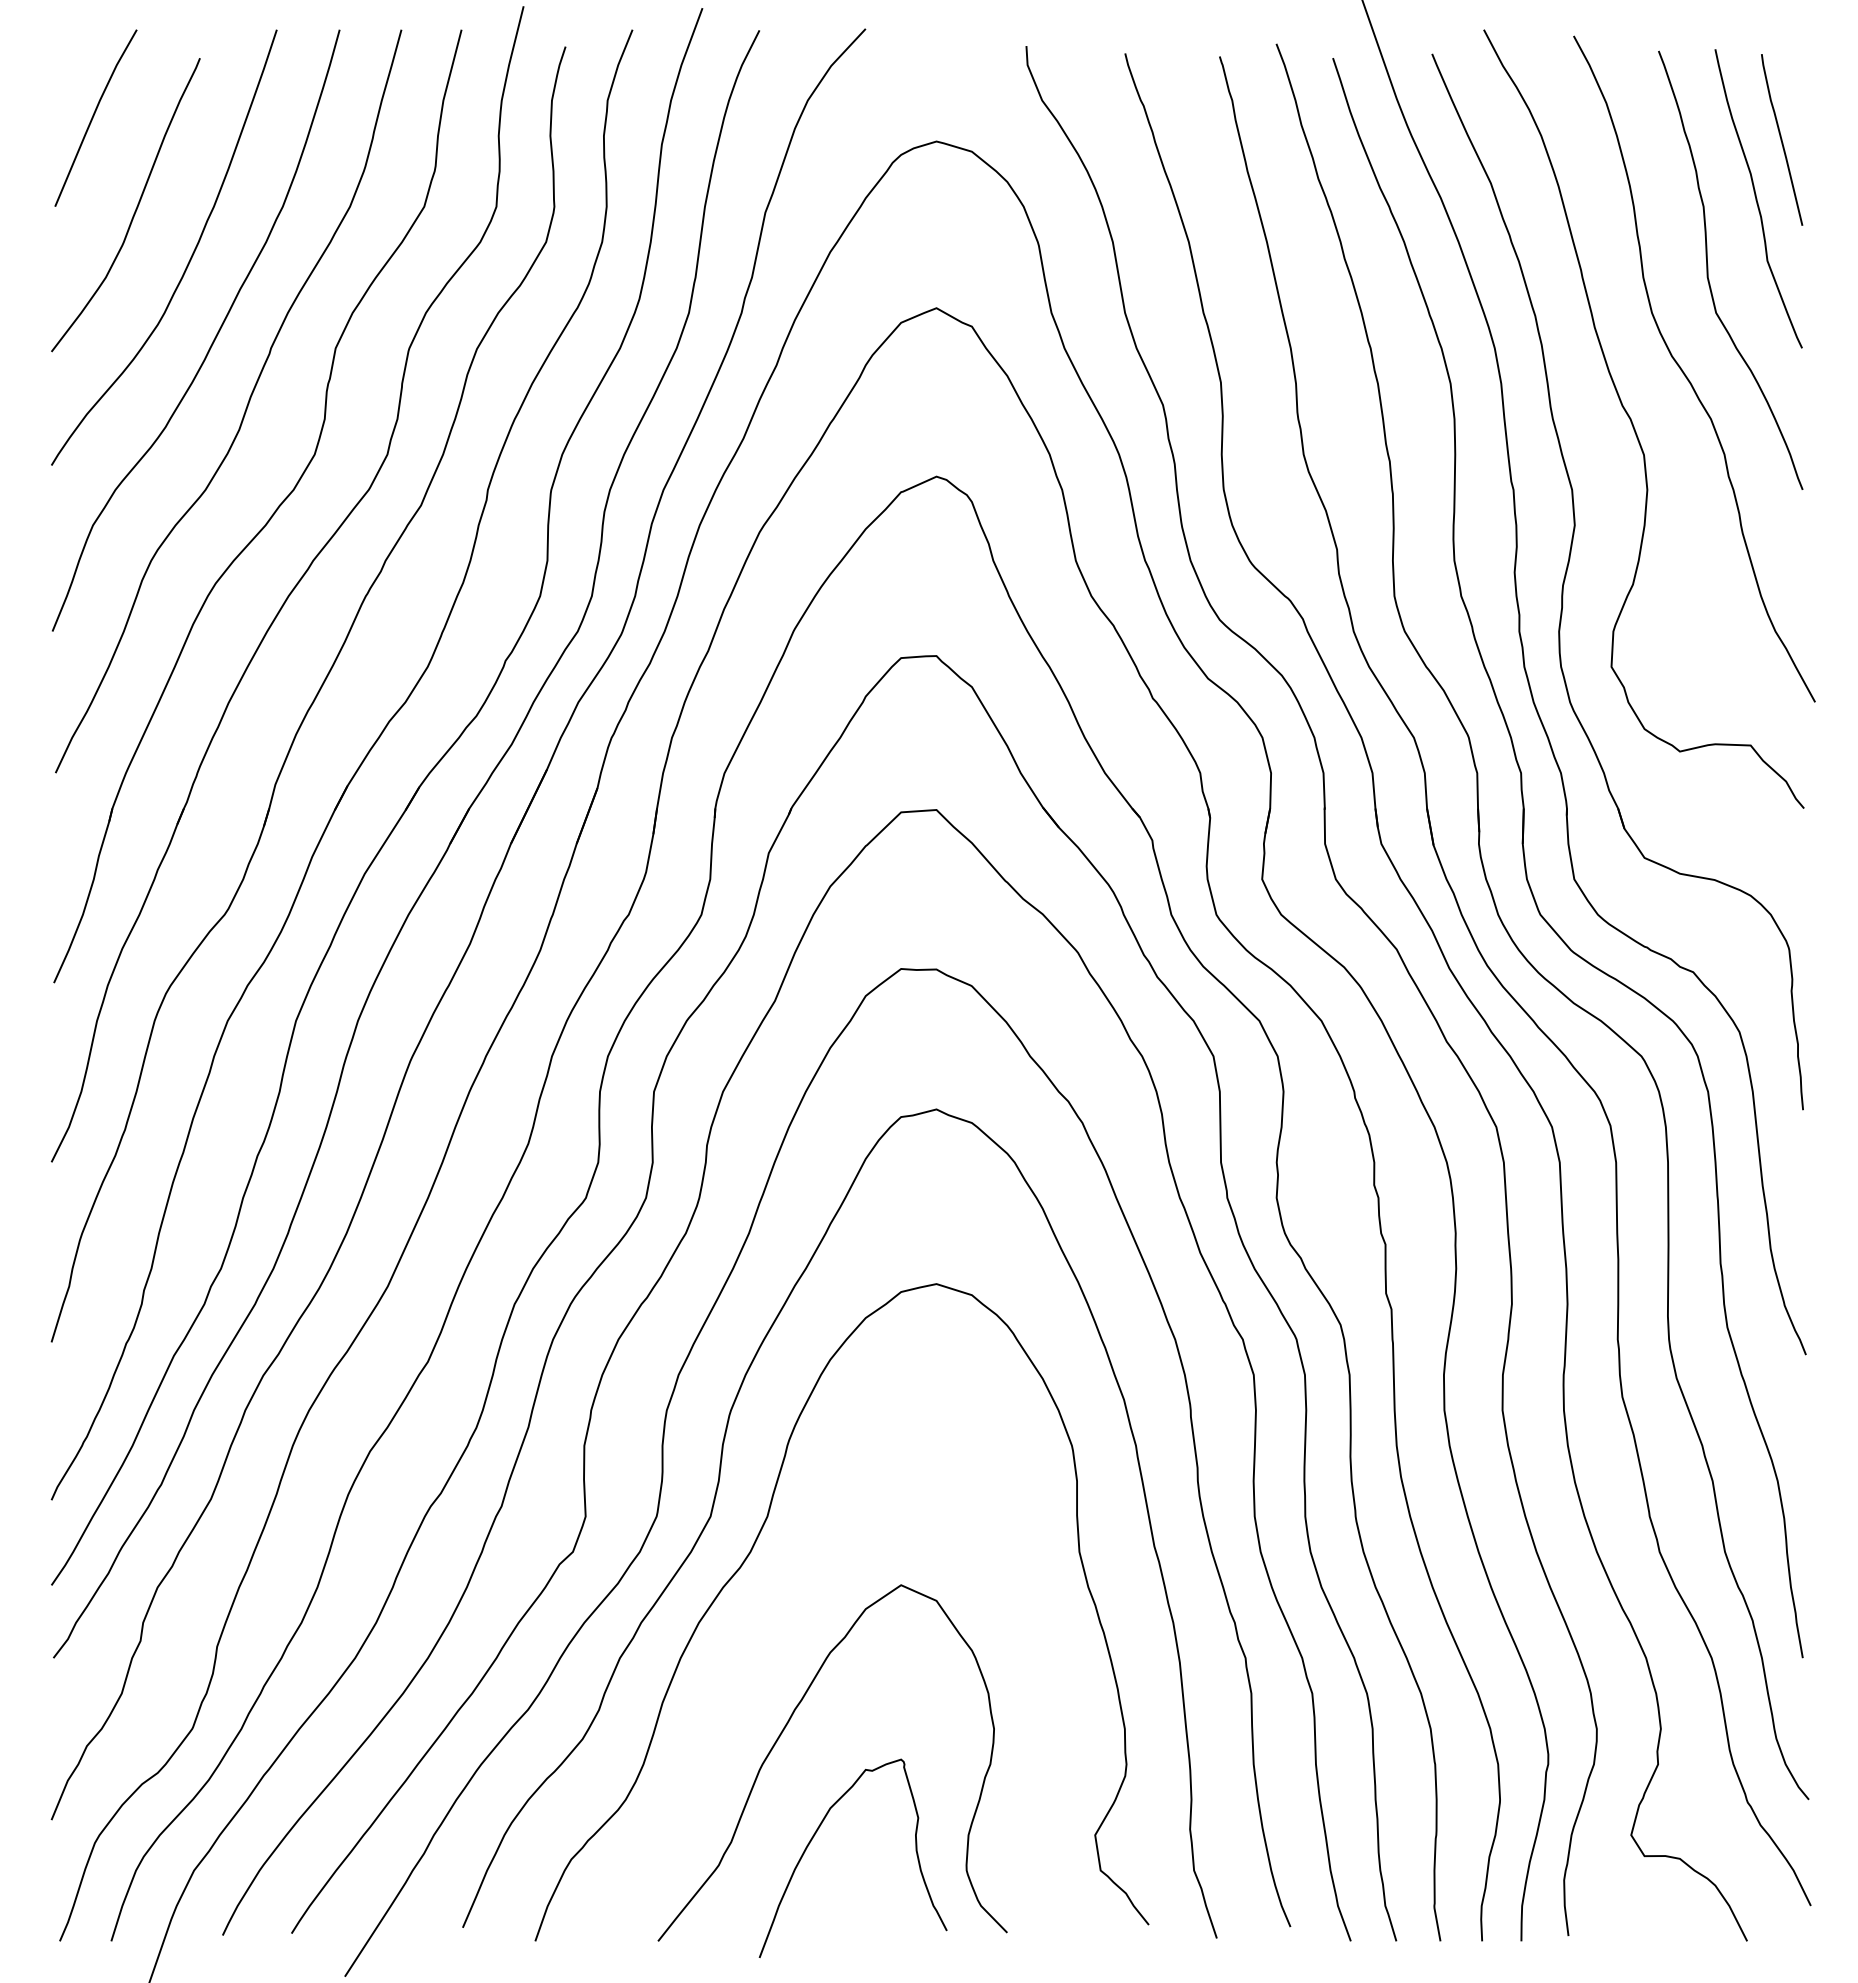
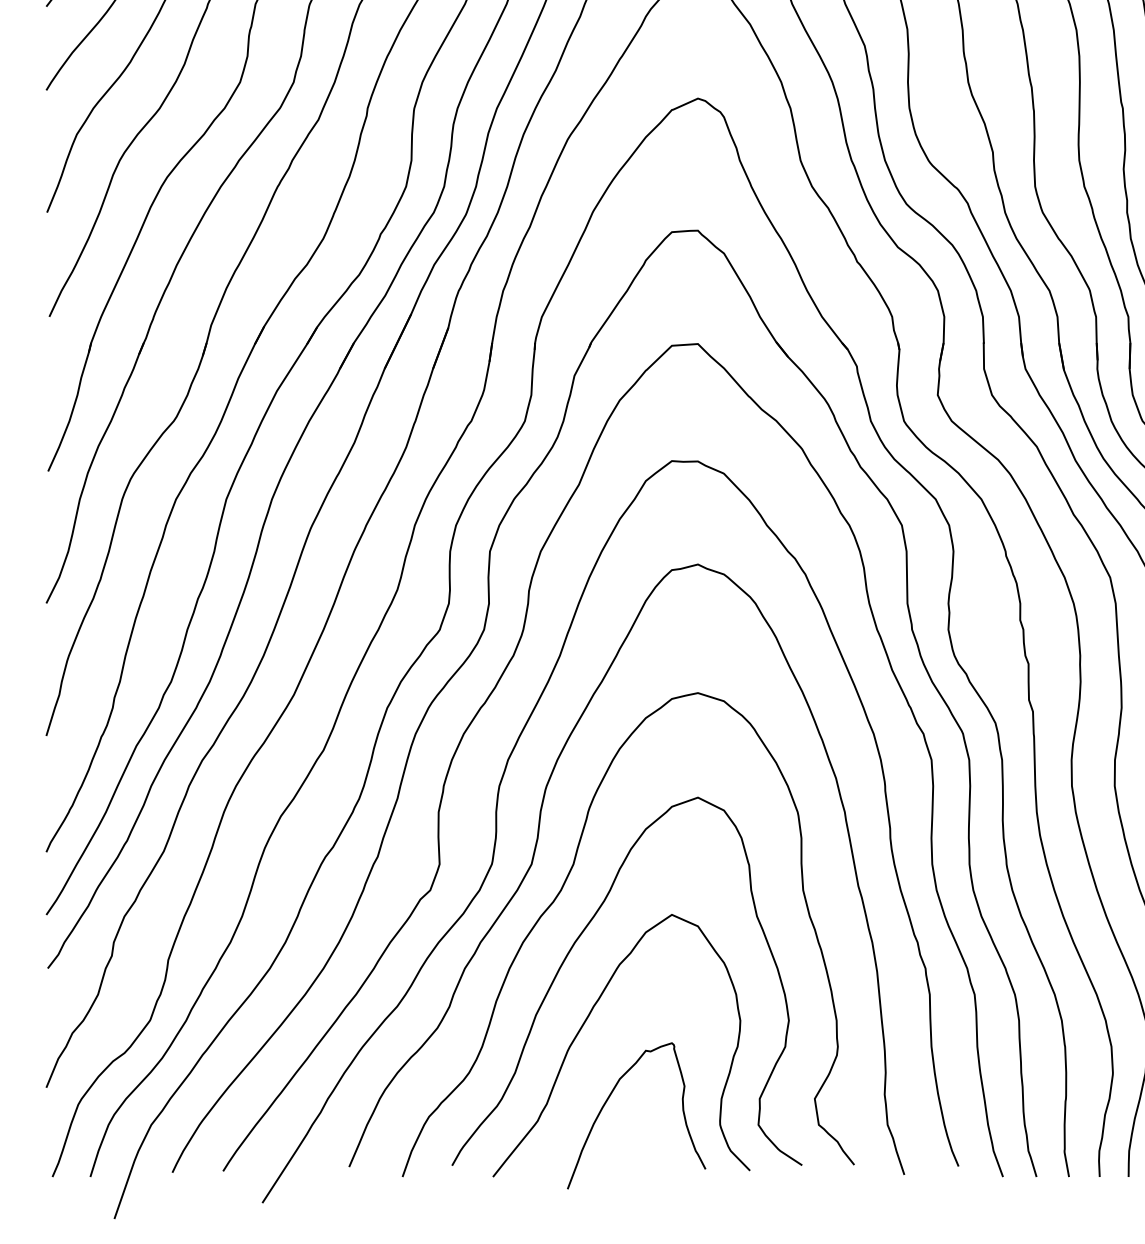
curve: (767, 1628) -> (573, 946), added

